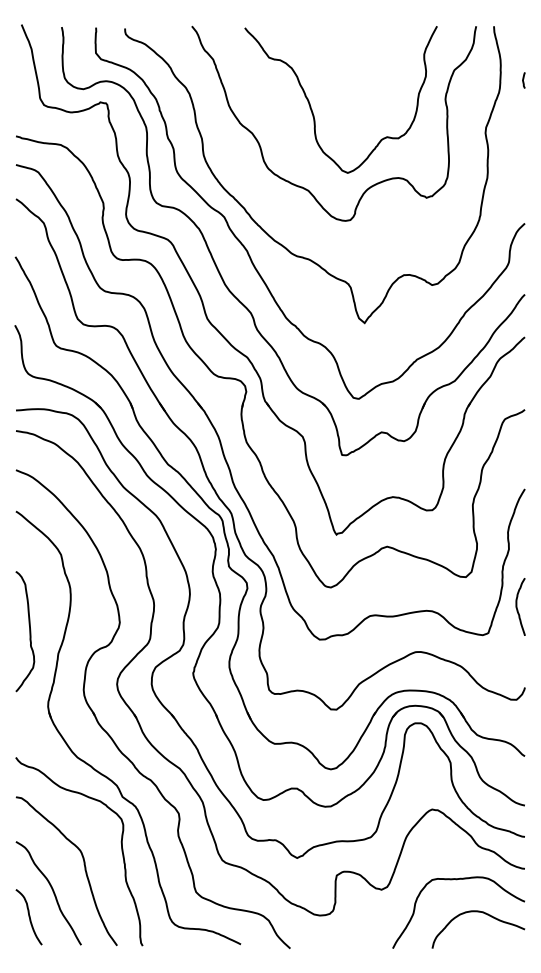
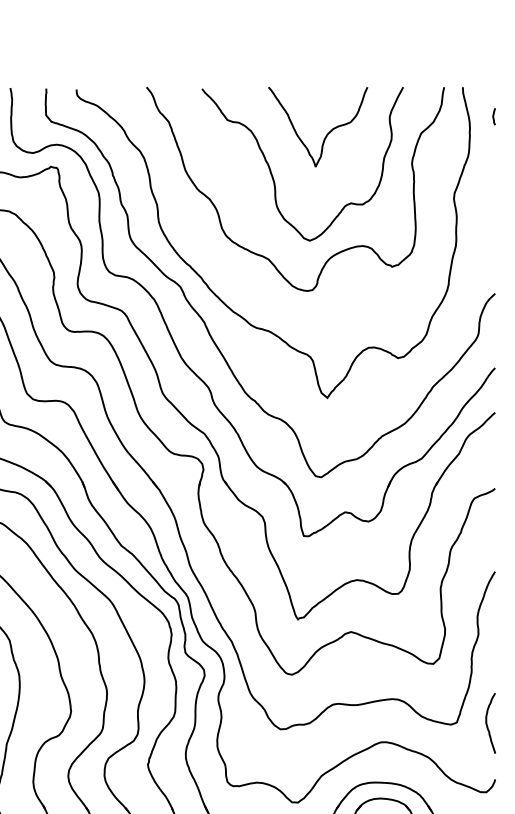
curve: (363, 71) -> (326, 134), added
line: (523, 80) -> (493, 116), moved
curve: (517, 606) -> (487, 722), moved

